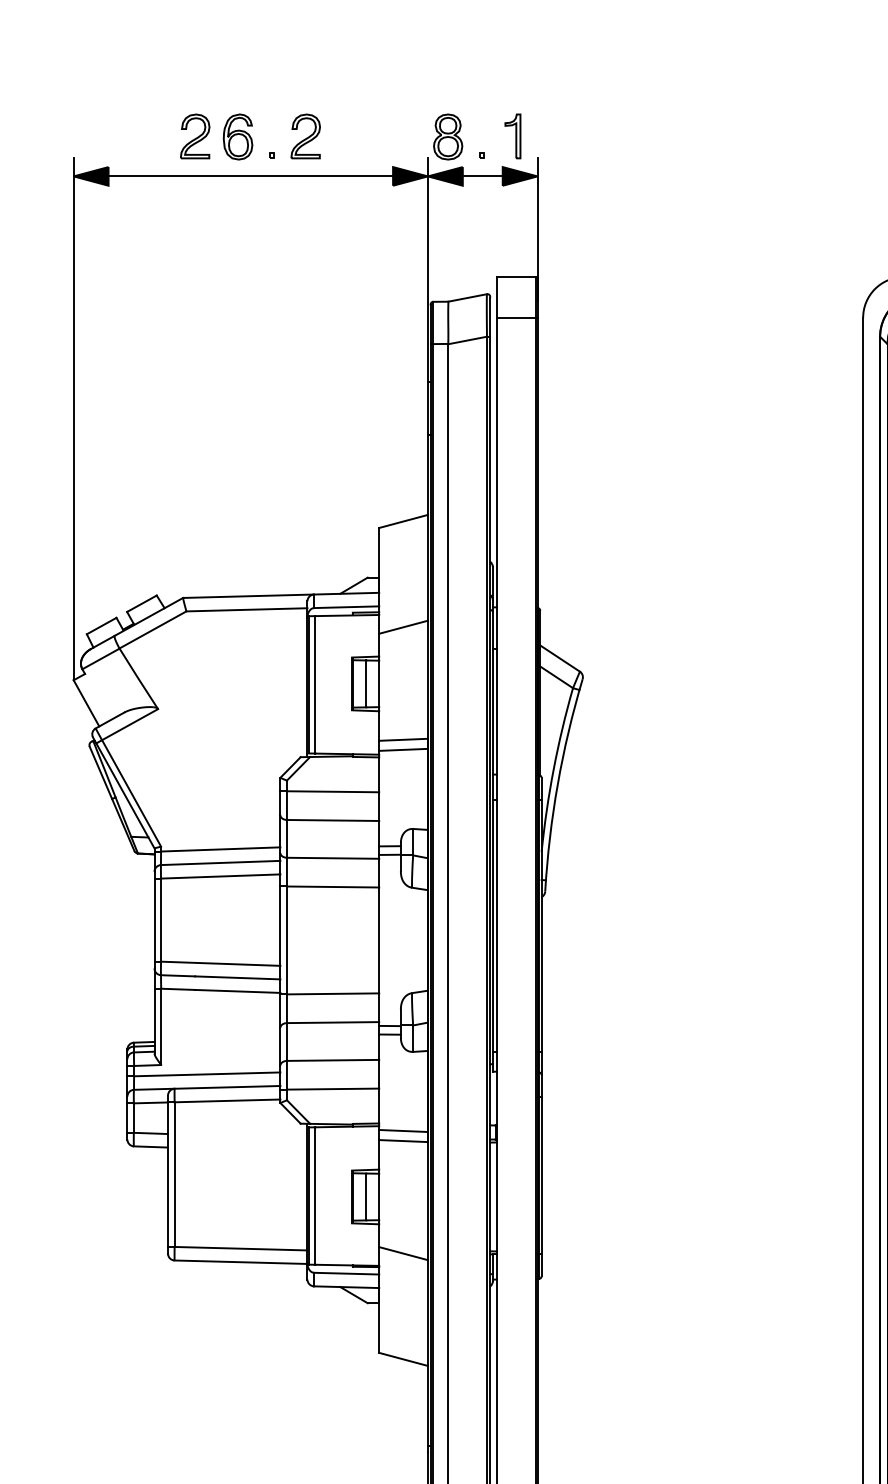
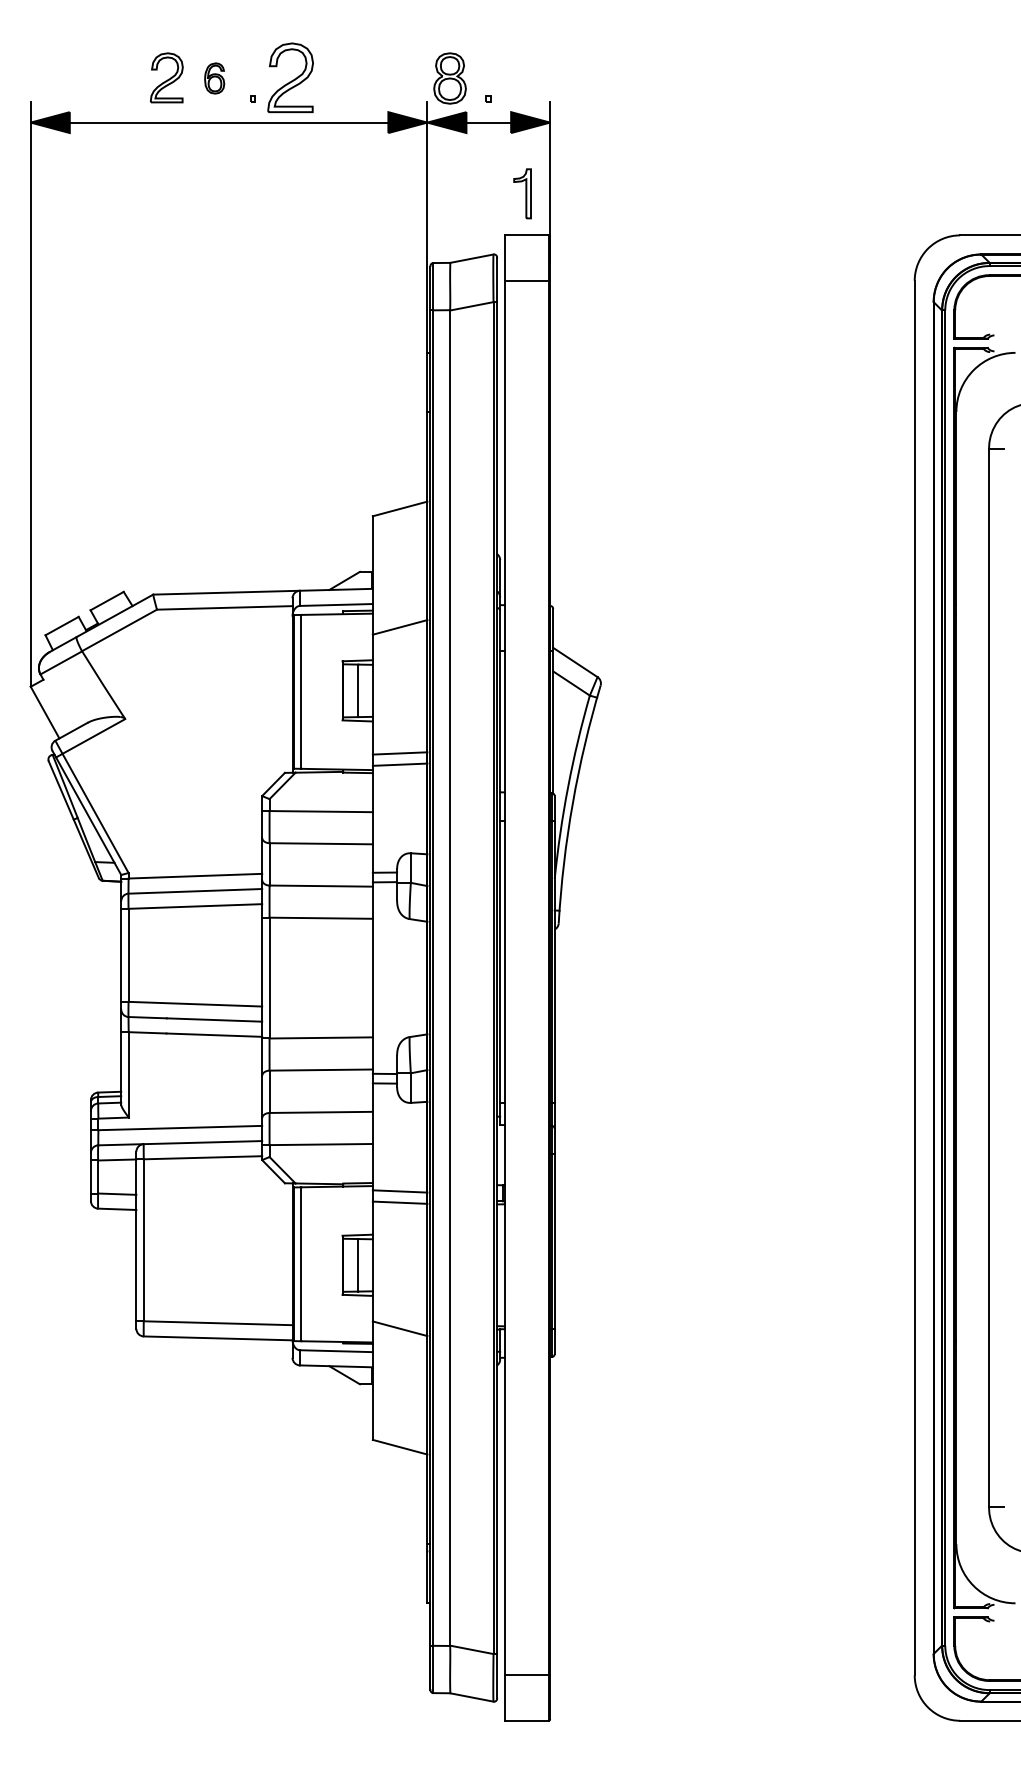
part: (305, 136) -> (290, 77), size x1.4
part: (512, 136) -> (522, 193), moved
part: (237, 137) -> (214, 78), size x0.6

